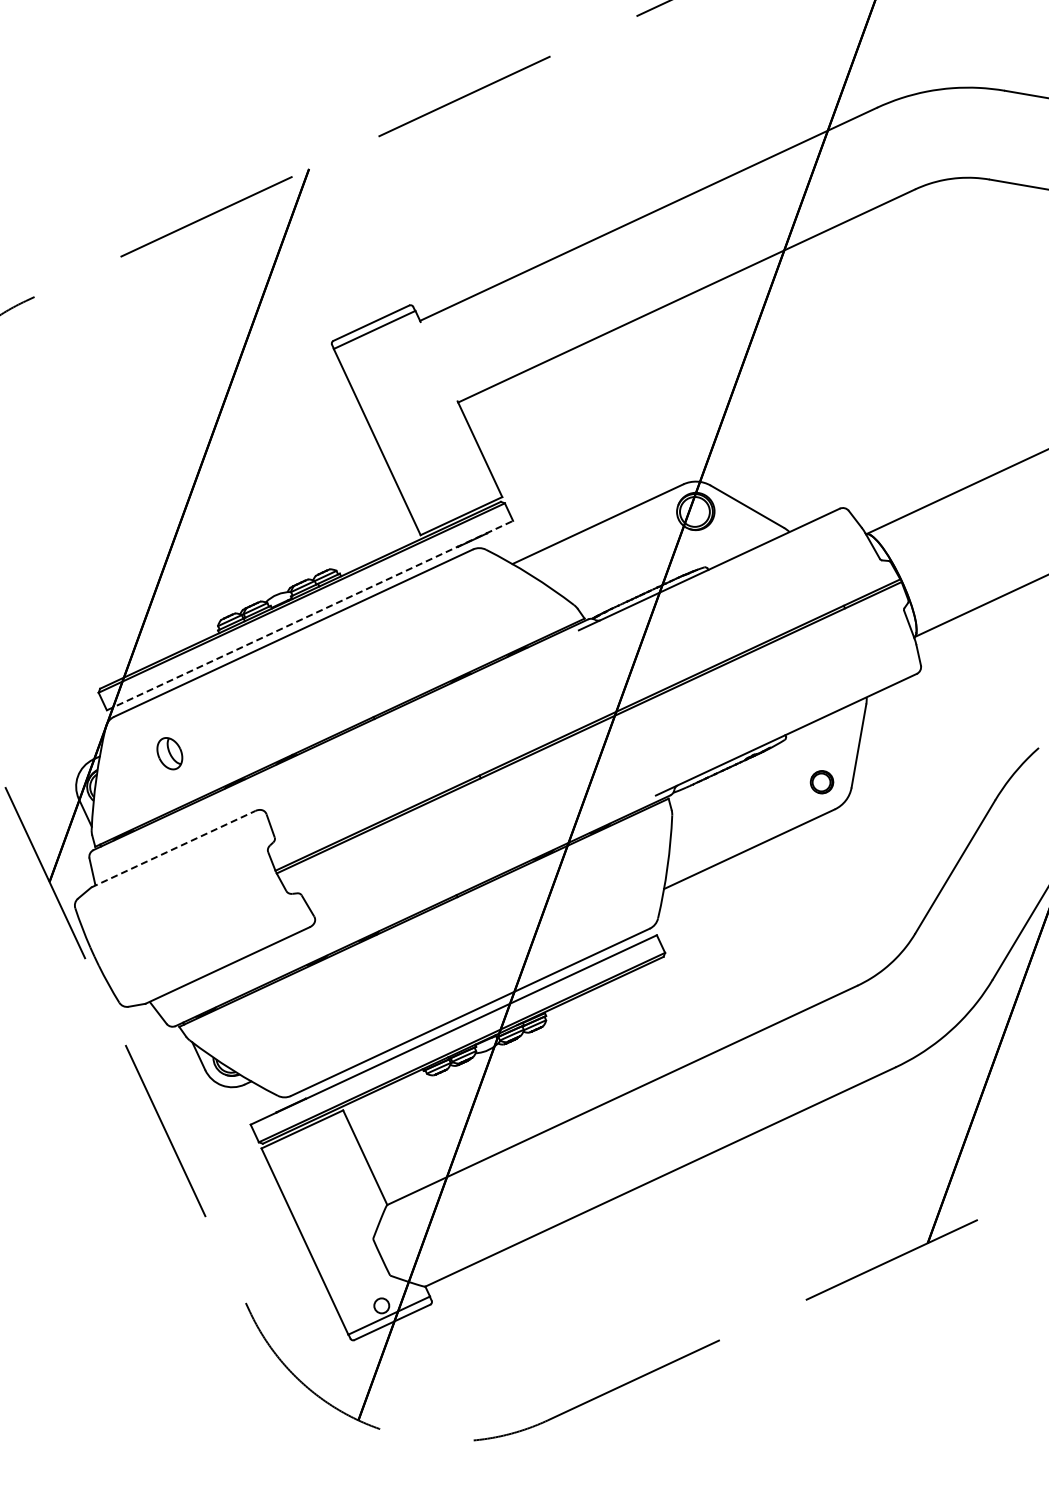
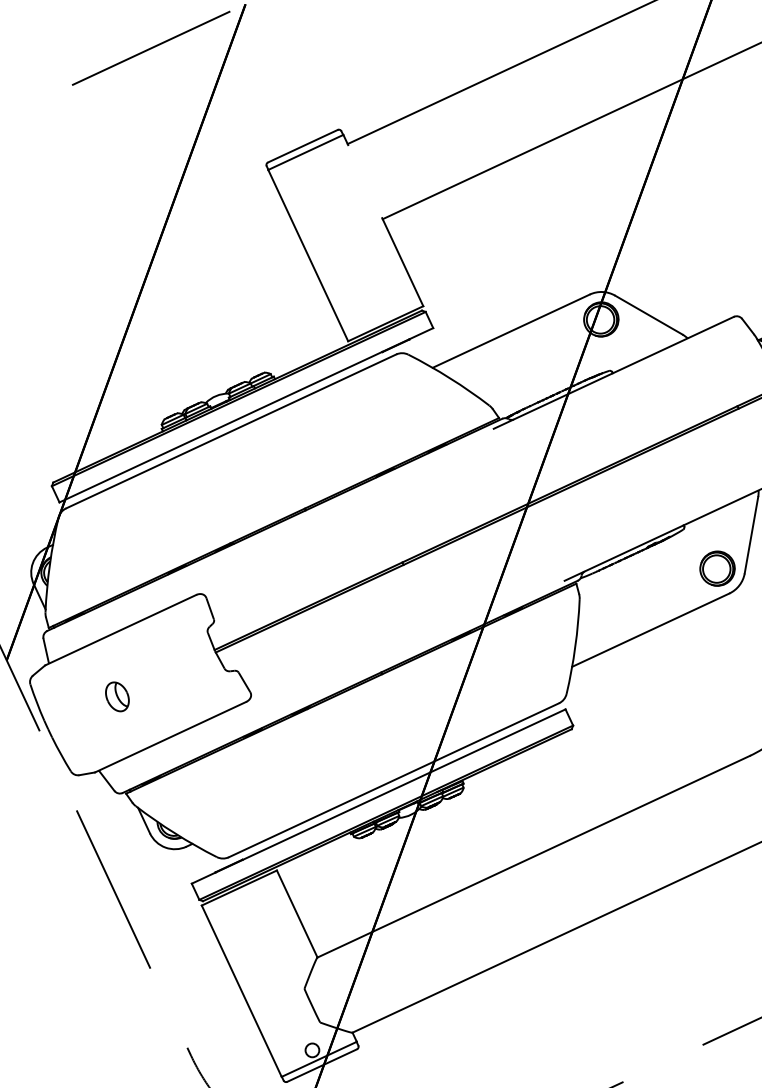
line: (310, 615) -> (246, 415), dashed -> solid
part: (169, 753) -> (117, 696), moved
part: (821, 781) -> (717, 567), size x1.67
line: (173, 849) -> (120, 630), dashed -> solid

